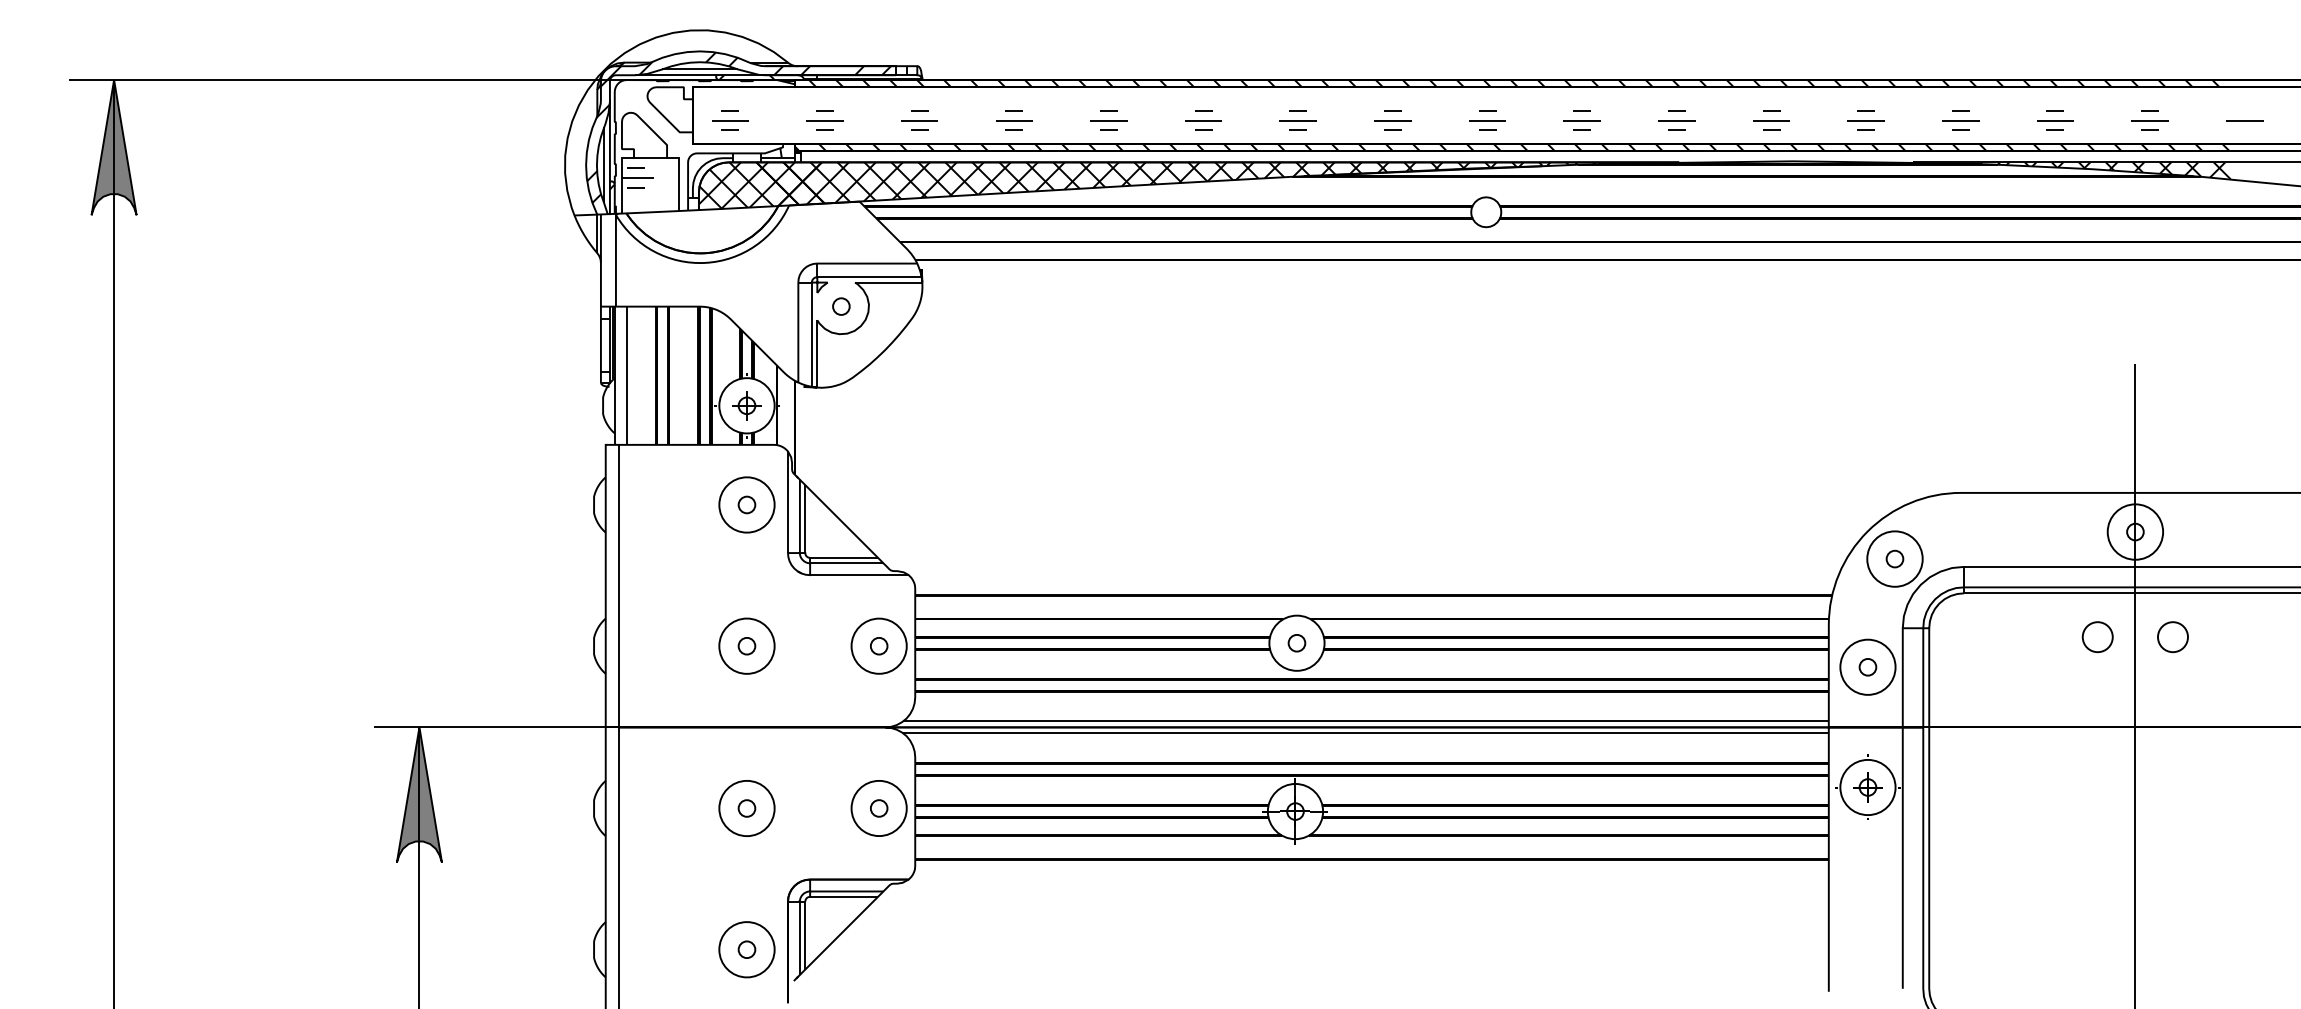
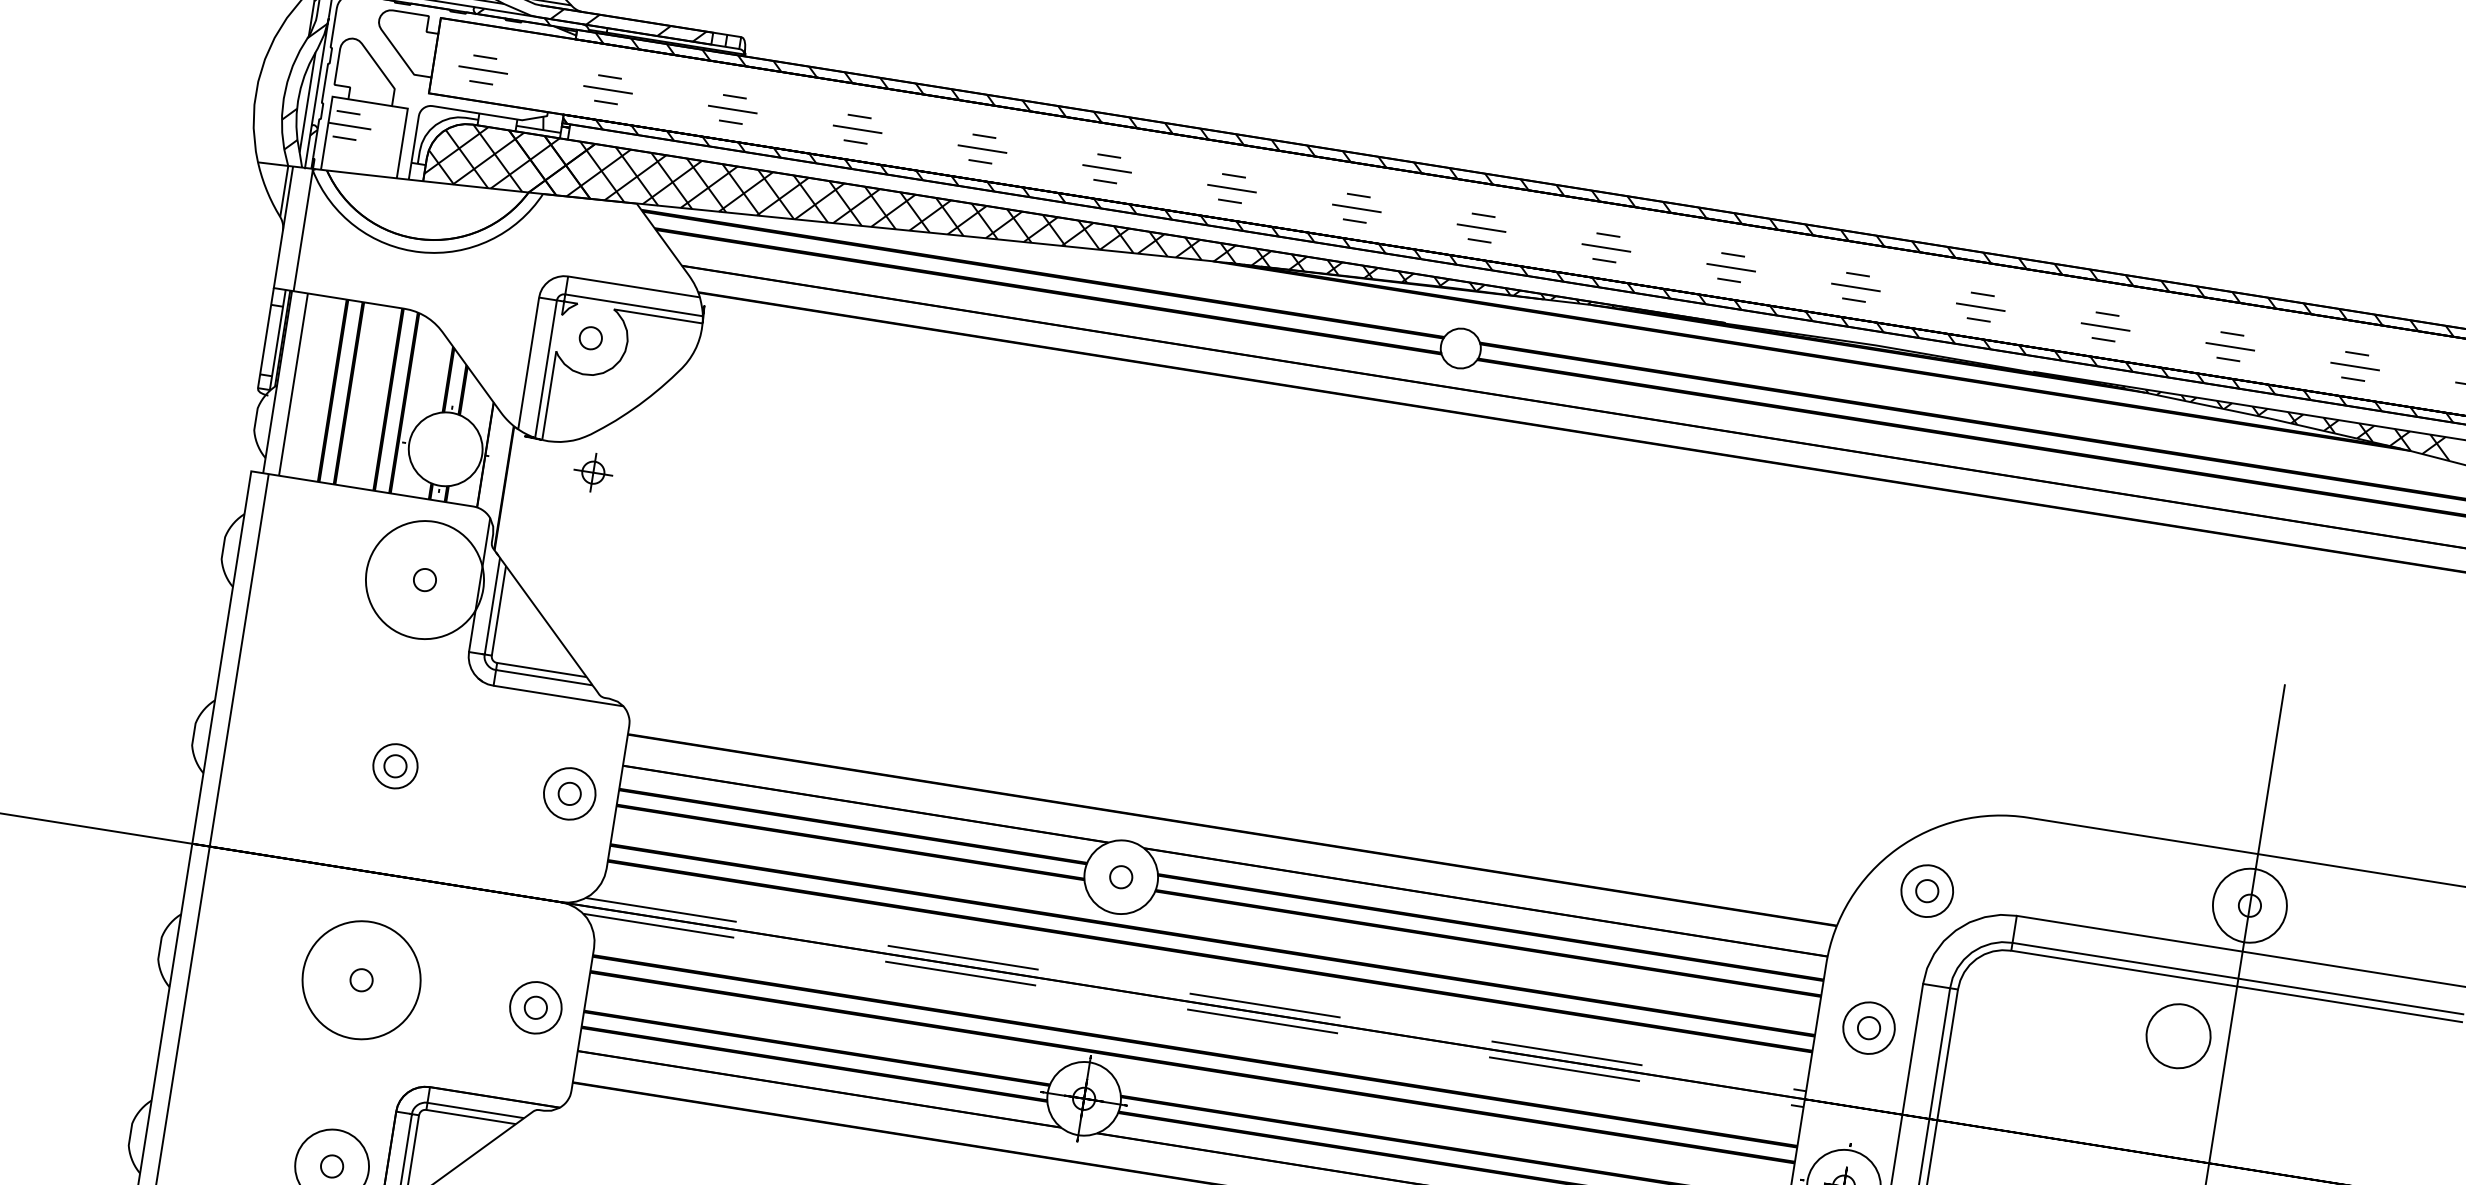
part: (746, 405) -> (592, 472), moved
circle: (746, 504) -> (424, 579), size x1.6
circle: (1894, 558) -> (1926, 890), size x0.7
circle: (2097, 637) -> (2177, 1036), size x1.6
circle: (2172, 637) -> (2276, 1052), removed
circle: (746, 645) -> (394, 765), size x0.6
circle: (878, 645) -> (569, 792), size x0.7
circle: (1867, 666) -> (1868, 1027), size x0.7
line: (1366, 721) -> (1196, 994), solid -> dashed
line: (1366, 733) -> (1194, 1010), solid -> dashed
circle: (746, 808) -> (360, 980), size x1.6
circle: (878, 808) -> (534, 1007), size x0.7

